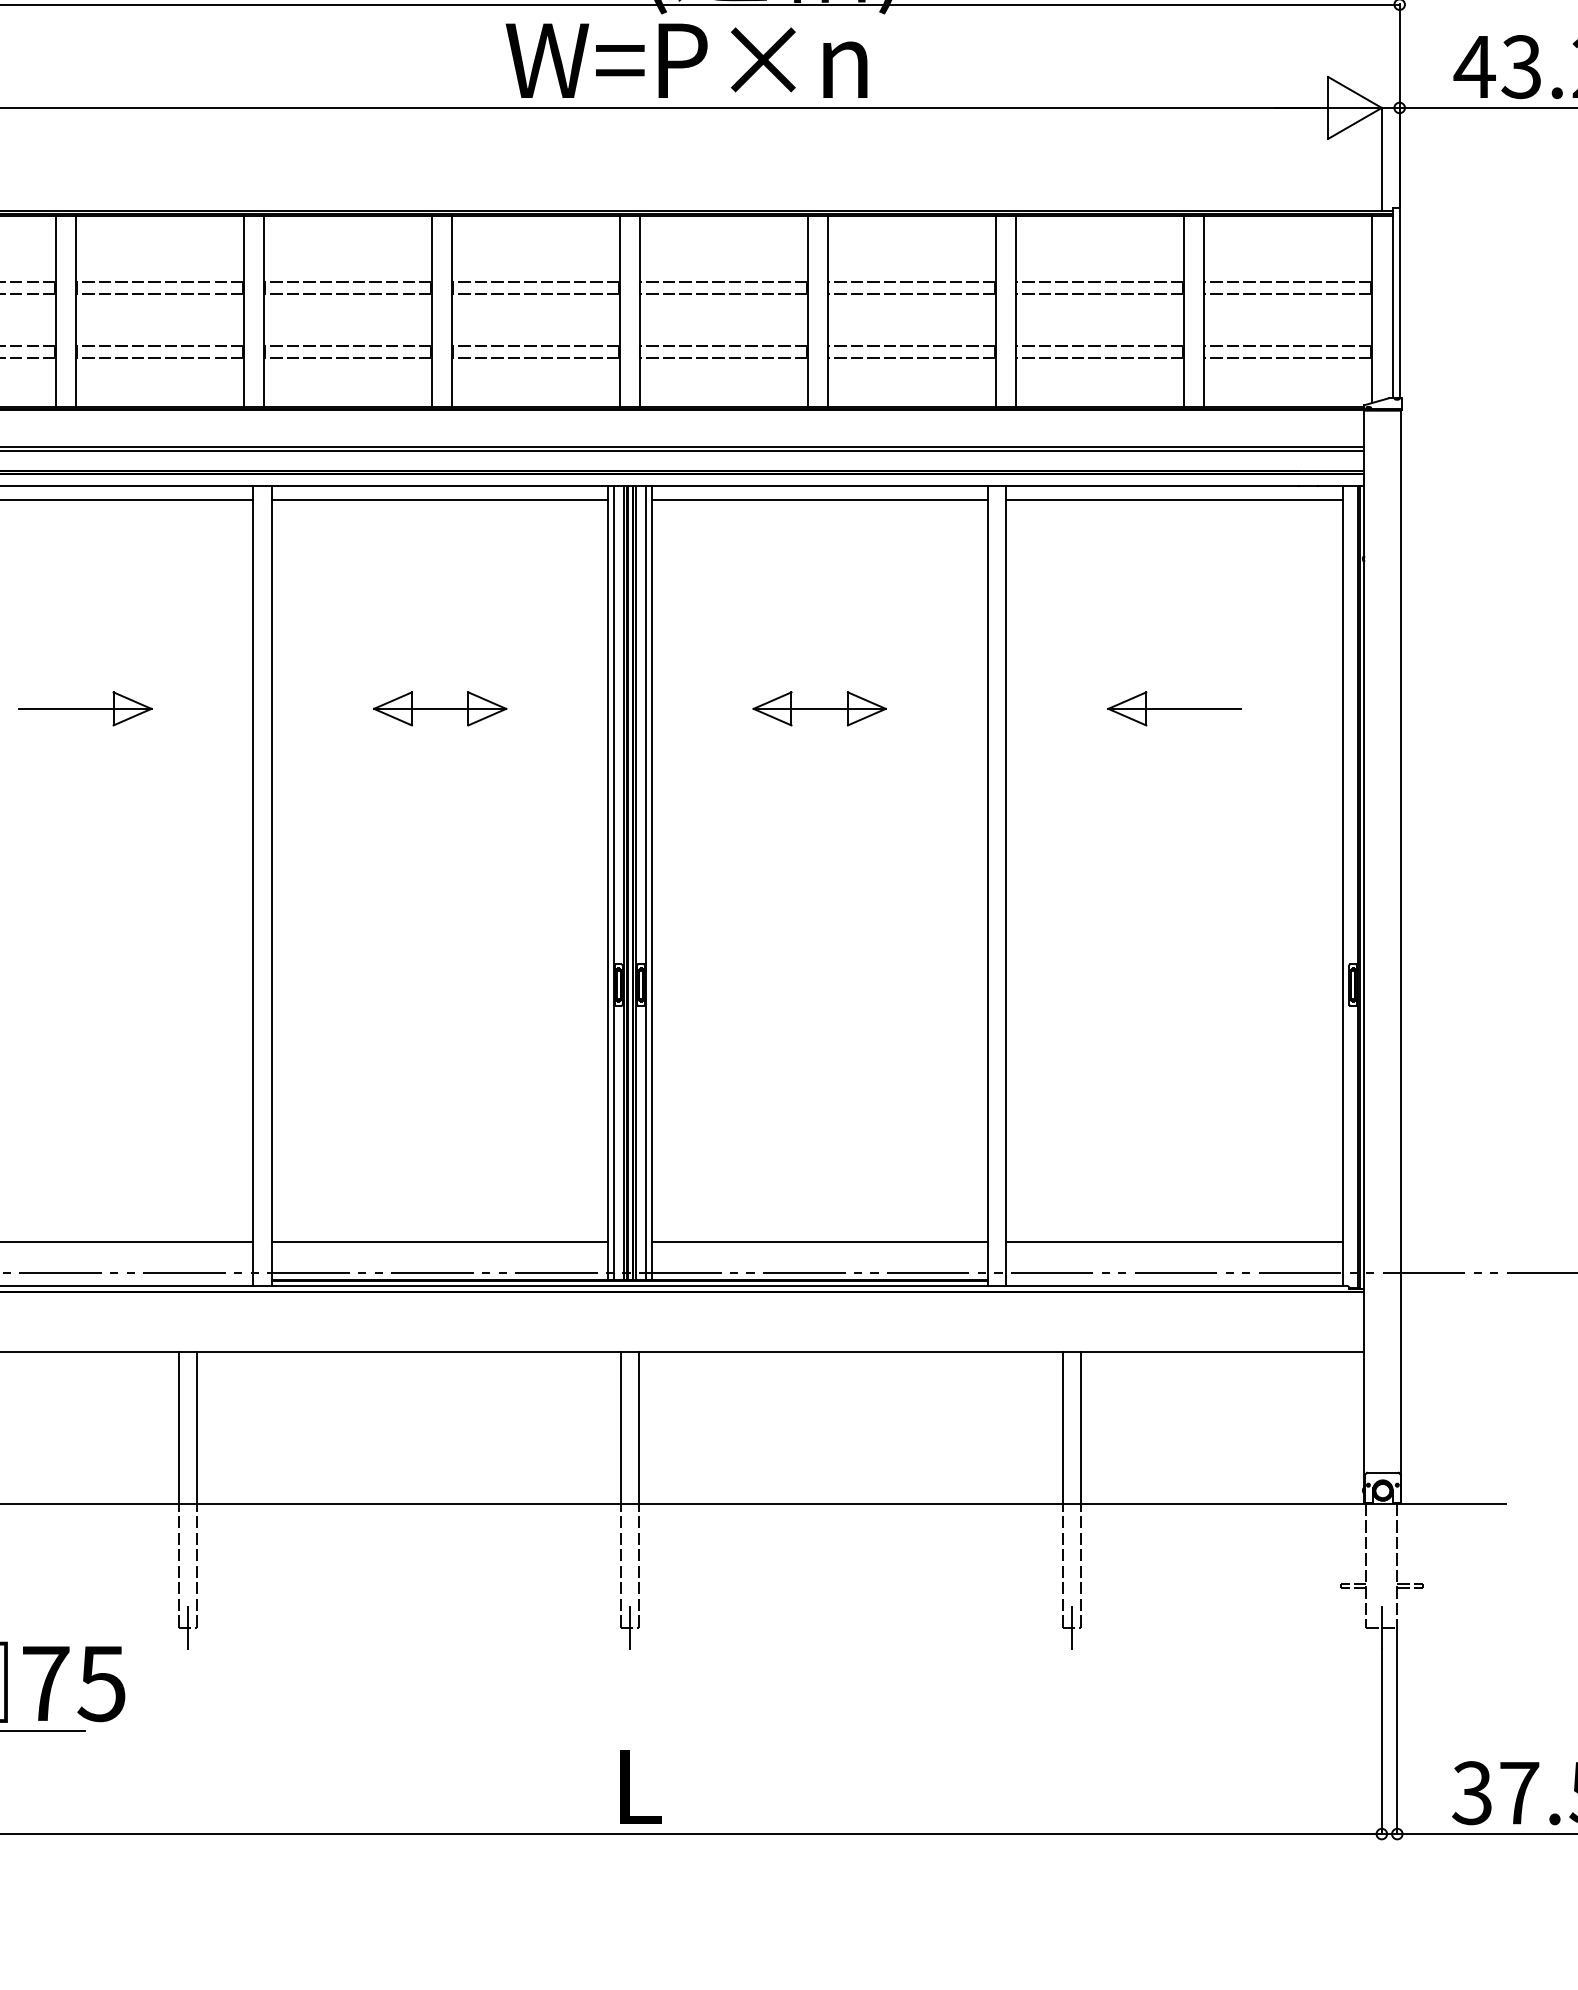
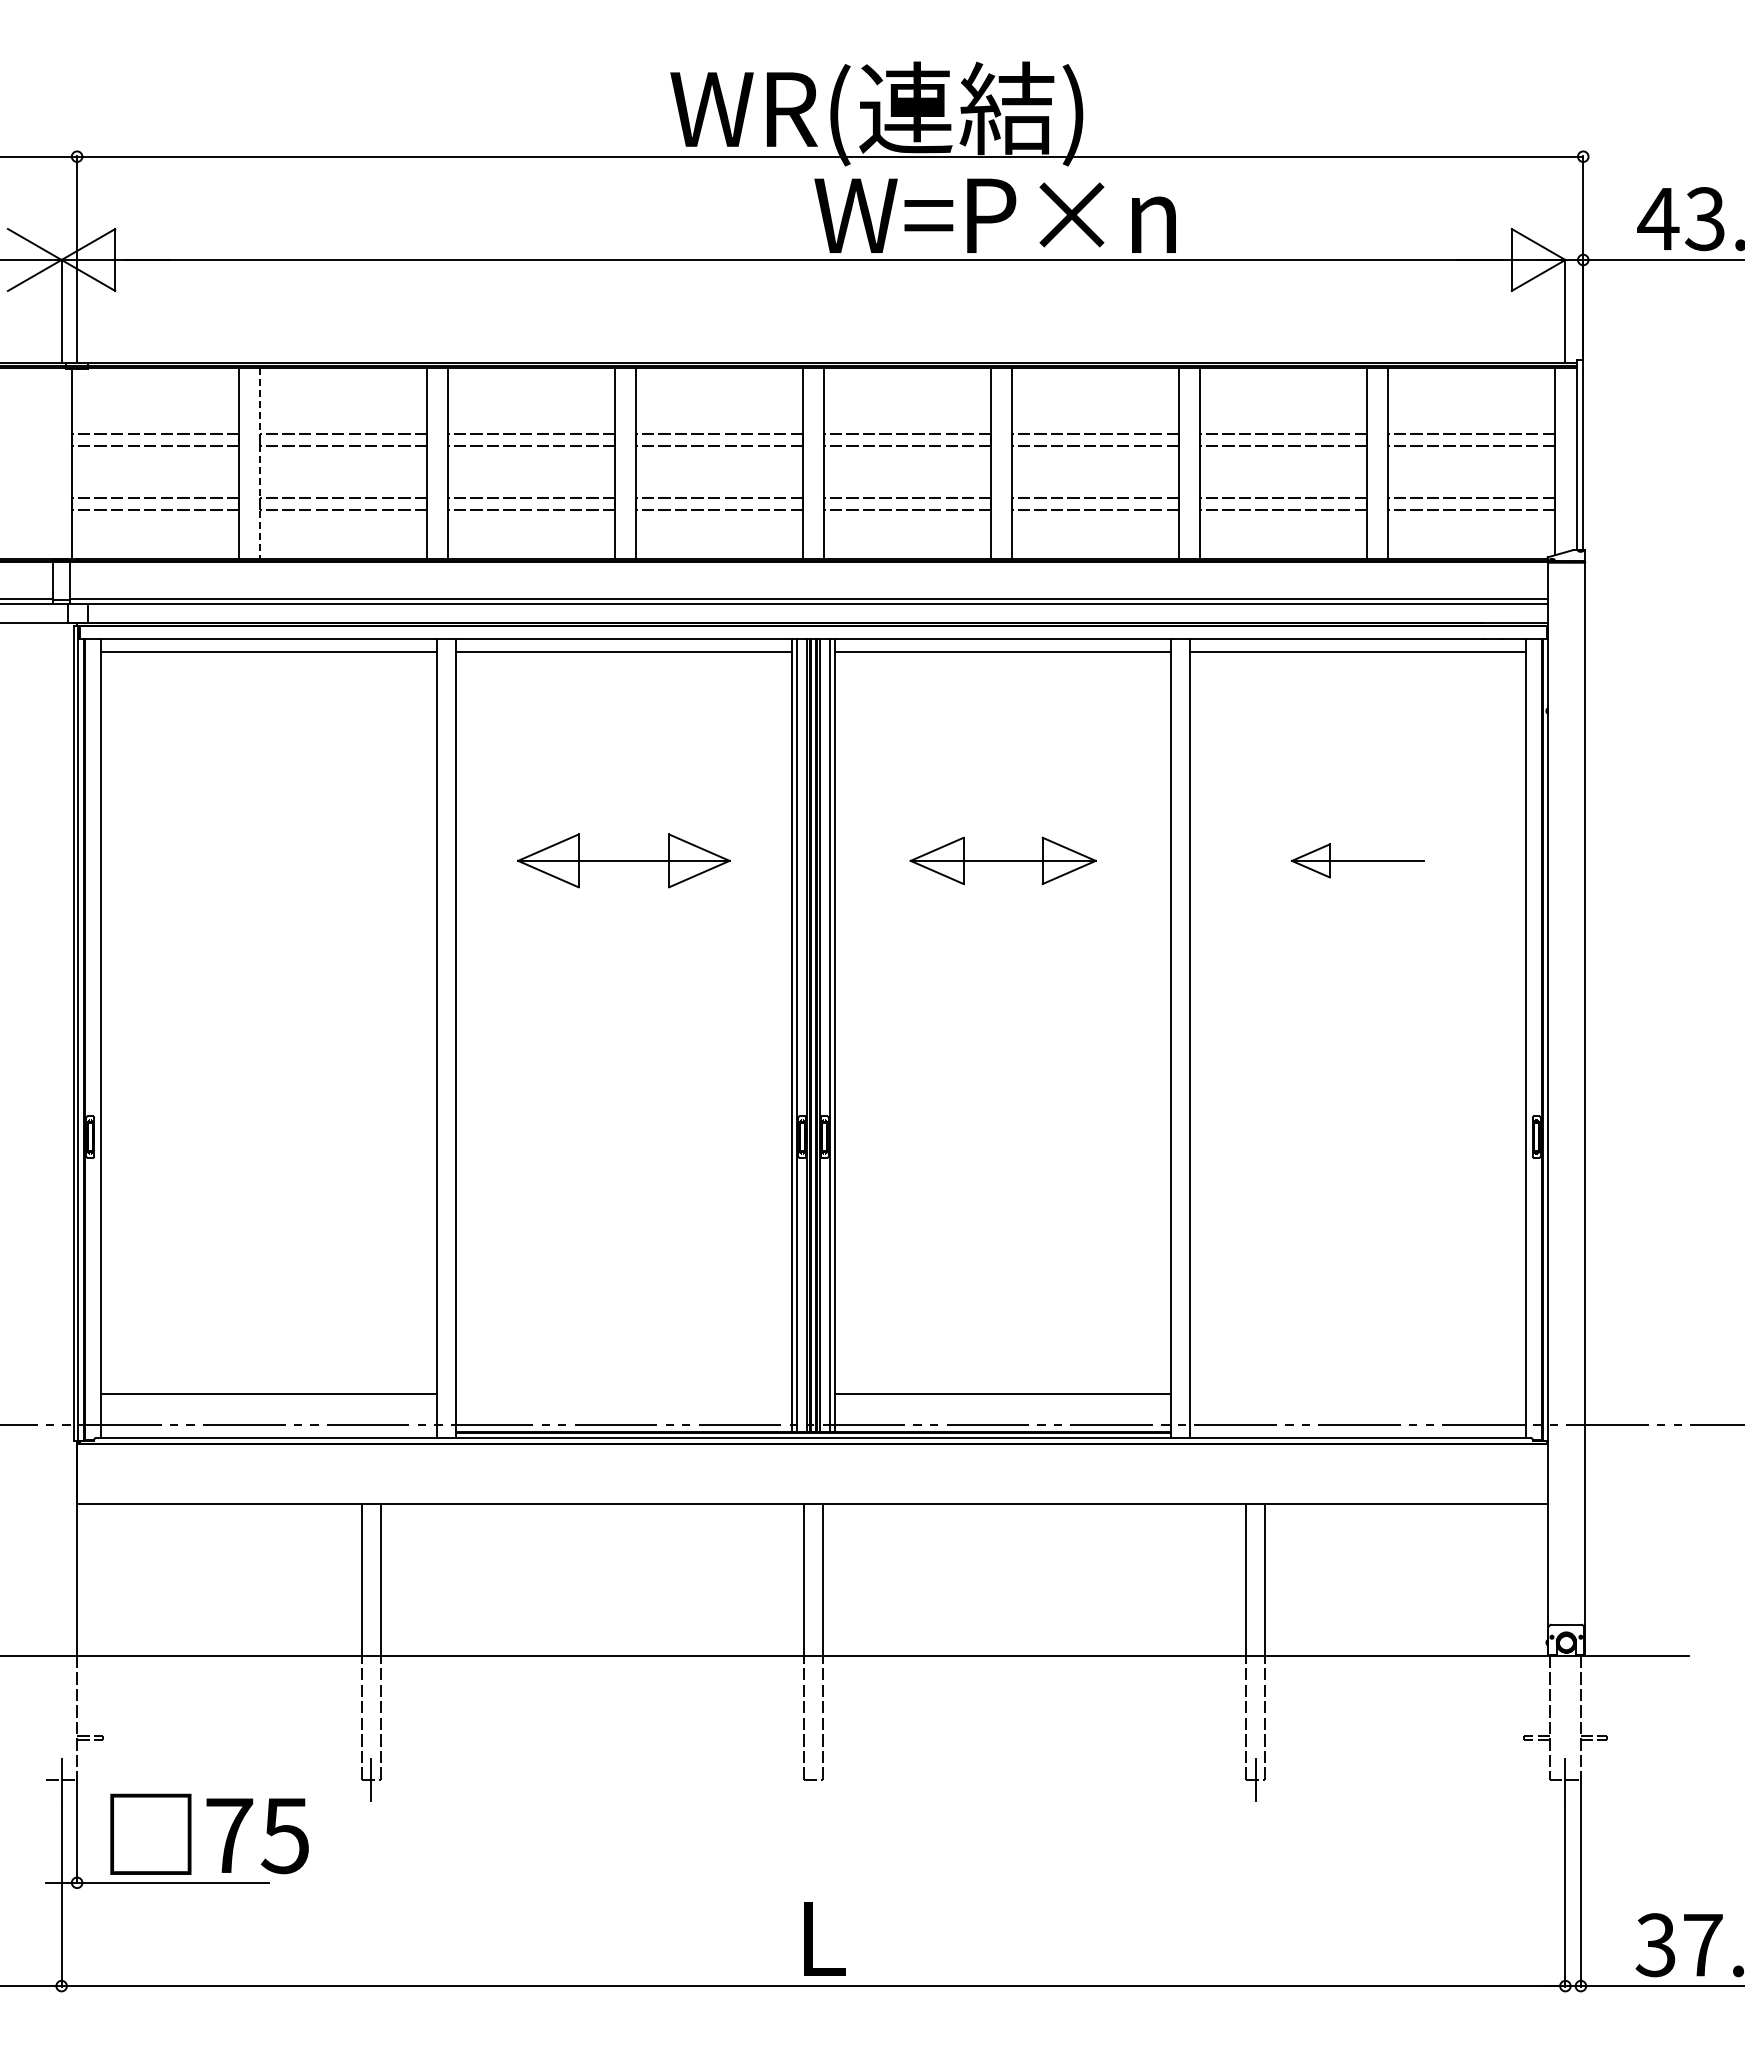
text: (685, 60) -> (994, 215), moved
line: (75, 311) -> (259, 463), solid -> dashed
part: (85, 708) -> (269, 860), removed
part: (439, 708) -> (623, 860), size x1.6
part: (819, 708) -> (1003, 860), size x1.4
line: (439, 1242) -> (623, 1394), removed
line: (1173, 1242) -> (1357, 1394), removed
line: (629, 1627) -> (813, 1779), removed

